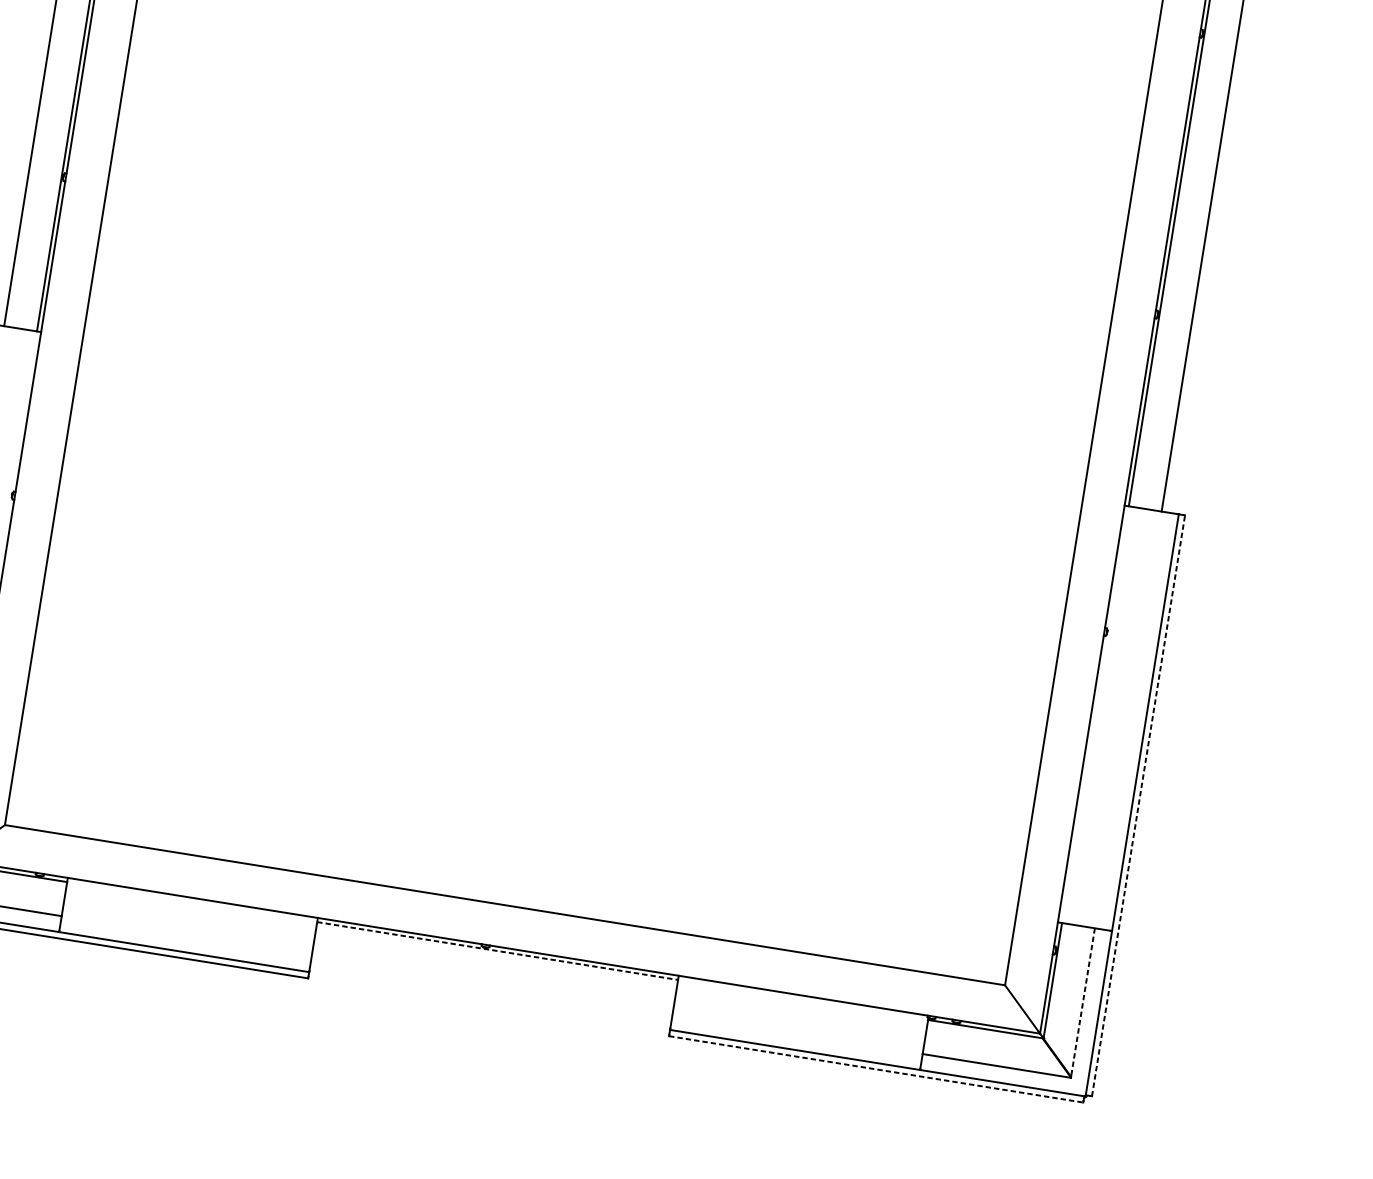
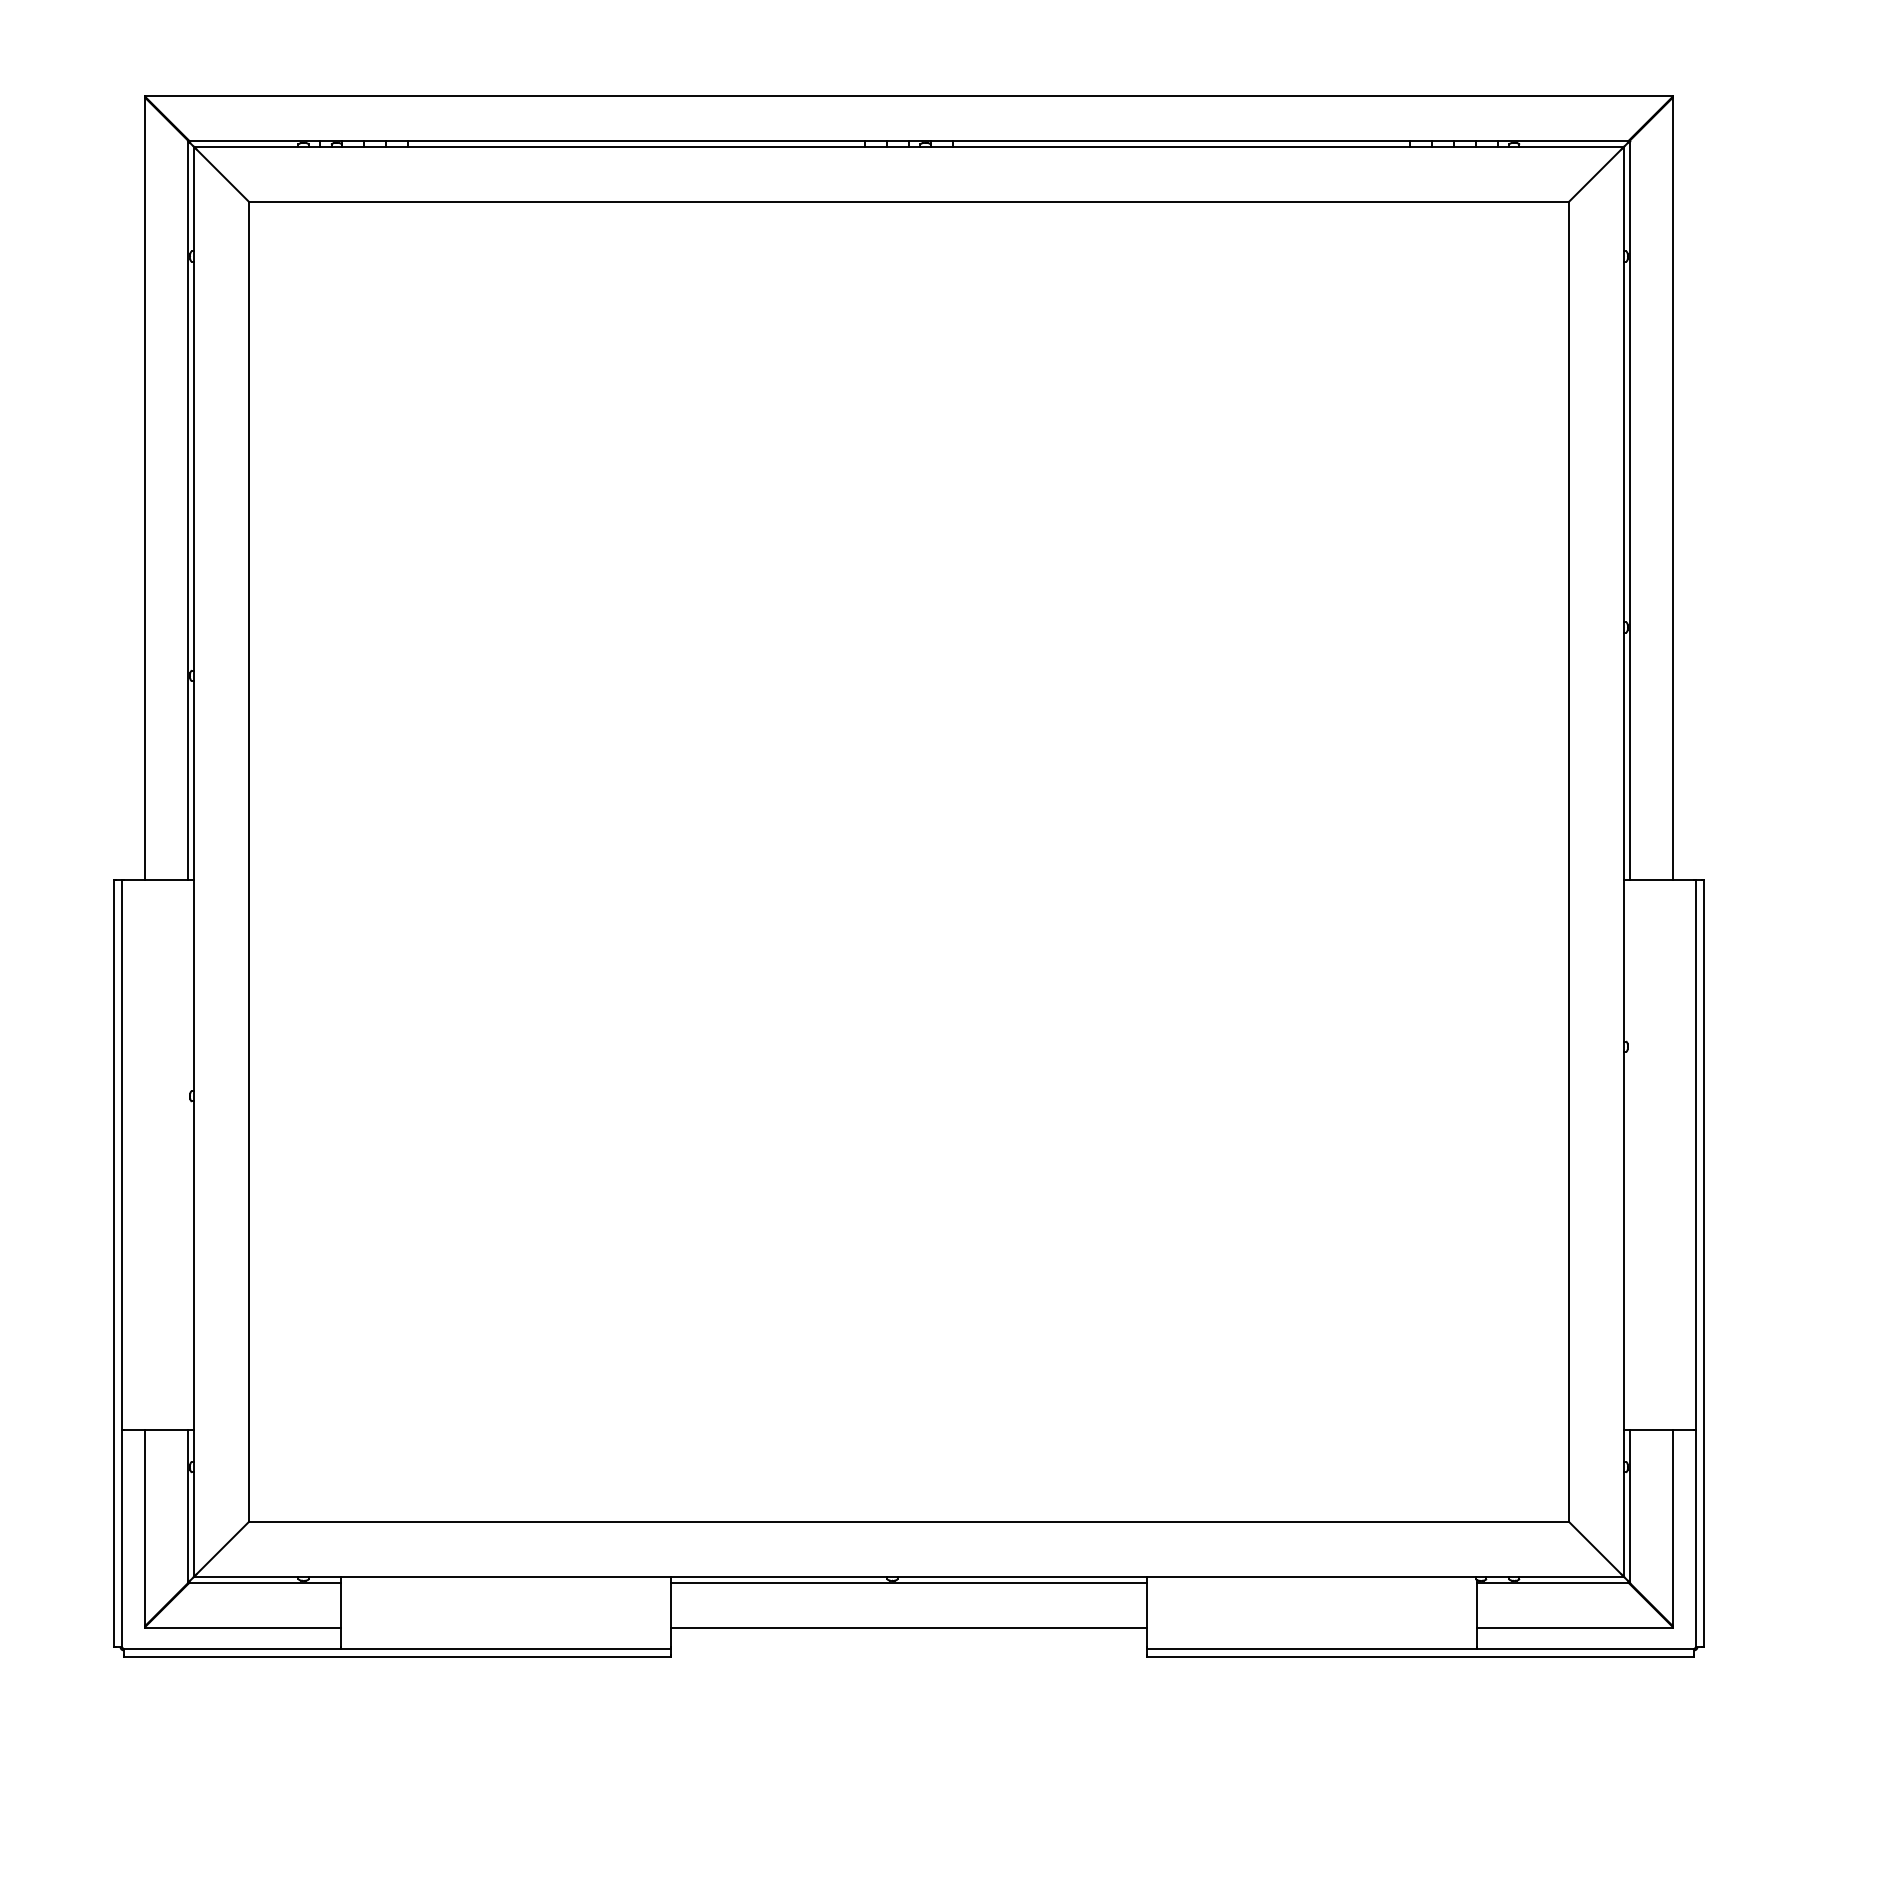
line: (1138, 805) -> (1704, 1263), dashed -> solid
line: (498, 950) -> (909, 1582), dashed -> solid
line: (491, 984) -> (908, 1627), added
line: (1083, 1002) -> (1673, 1528), dashed -> solid
line: (876, 1069) -> (1421, 1656), dashed -> solid

